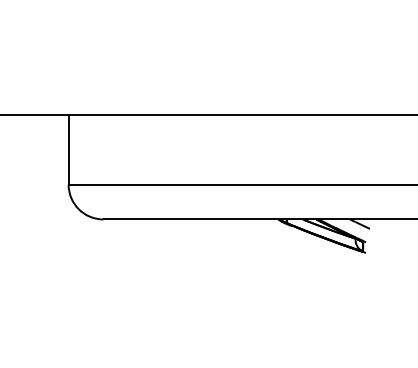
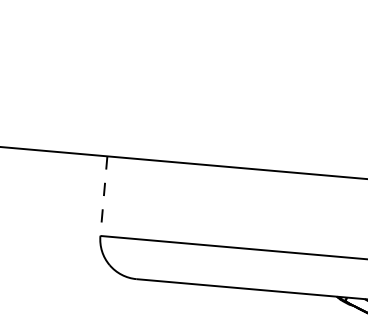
line: (68, 149) -> (103, 195), solid -> dashed

